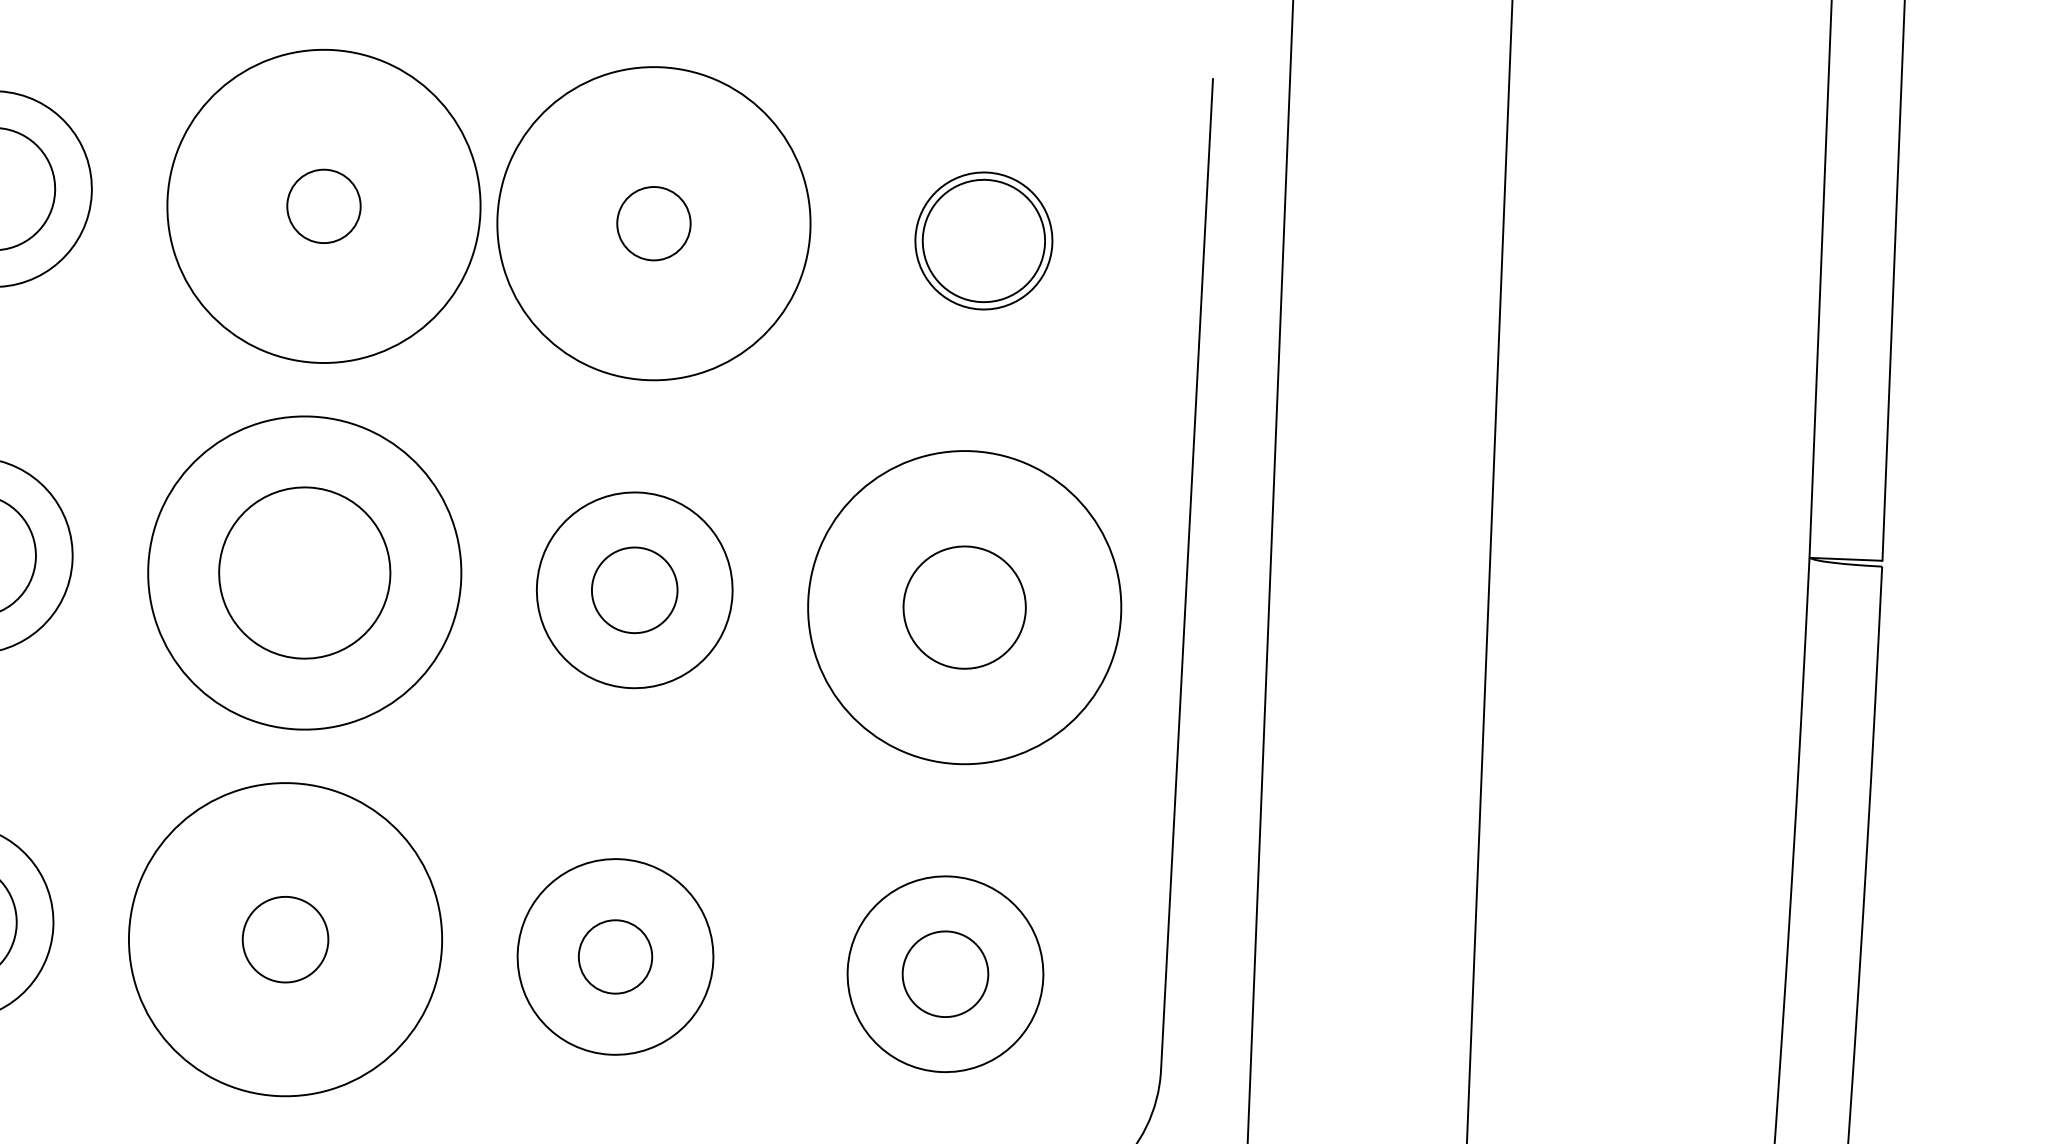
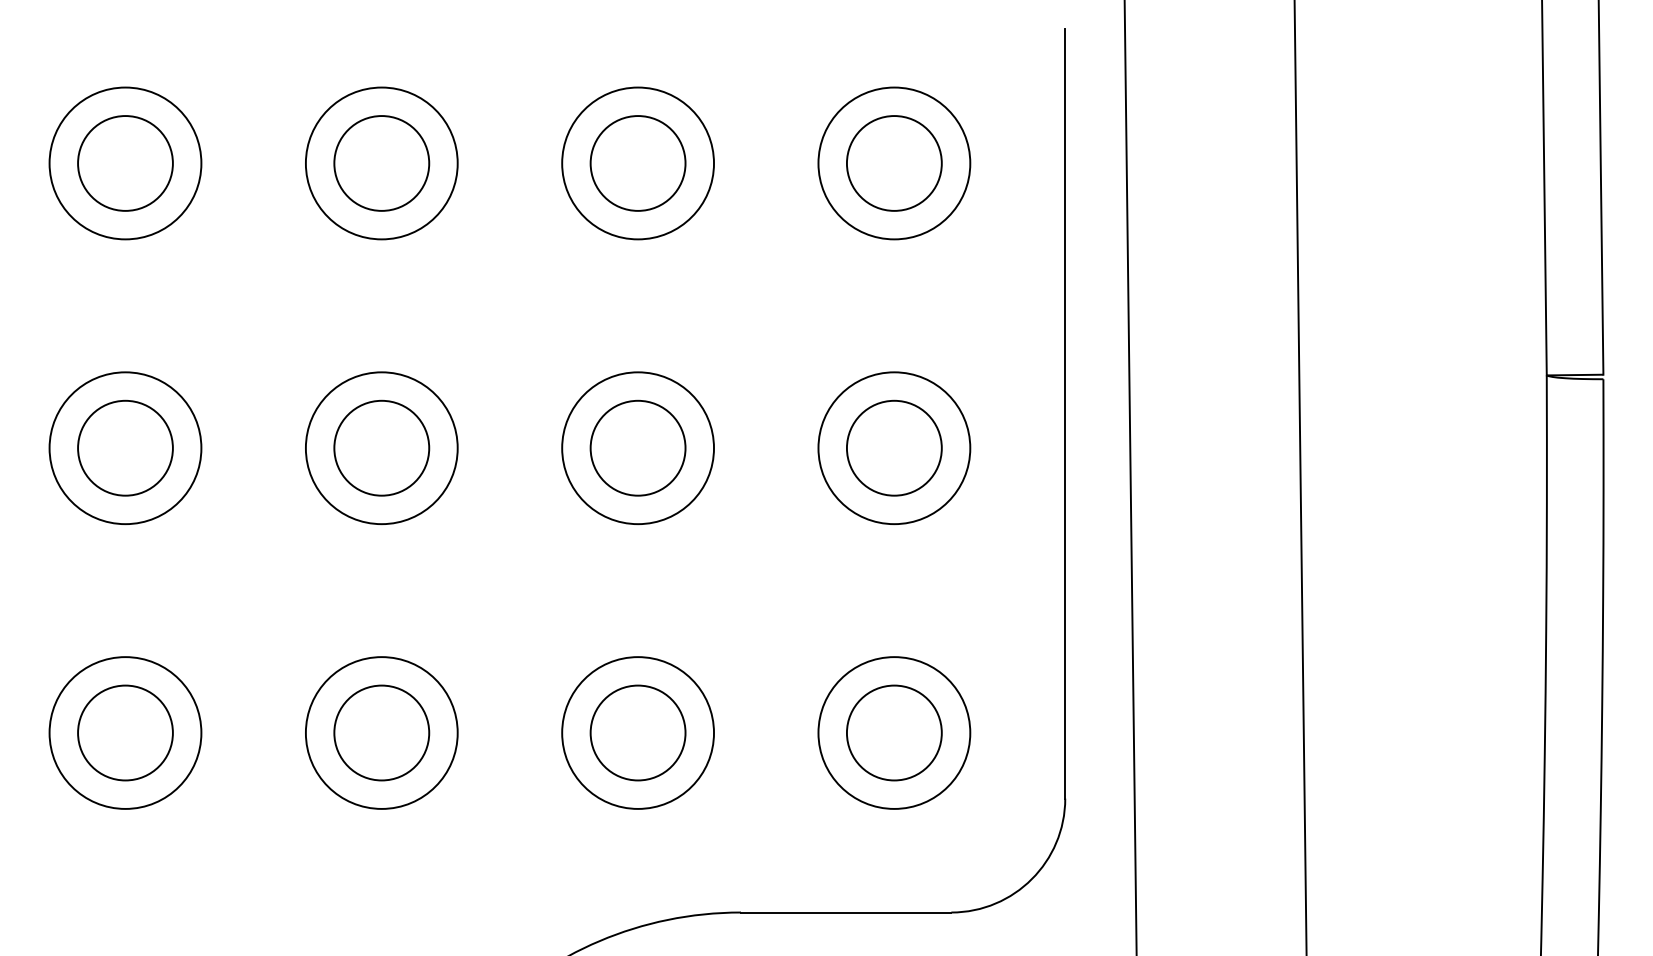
circle: (323, 206) -> (381, 163), size x0.62
circle: (323, 206) -> (381, 163), size x1.67
circle: (653, 223) -> (637, 163), size x1.67
circle: (654, 223) -> (638, 163), size x0.62
circle: (984, 241) -> (894, 163), size x1.43
circle: (304, 572) -> (381, 447), size x0.71
circle: (304, 573) -> (381, 448), size x0.62
circle: (634, 589) -> (637, 447), size x1.43
circle: (964, 607) -> (894, 448), size x0.62
circle: (285, 938) -> (381, 732), size x0.62
circle: (285, 938) -> (381, 732), size x1.43
circle: (614, 956) -> (637, 732), size x1.67
circle: (944, 973) -> (893, 732), size x1.43

